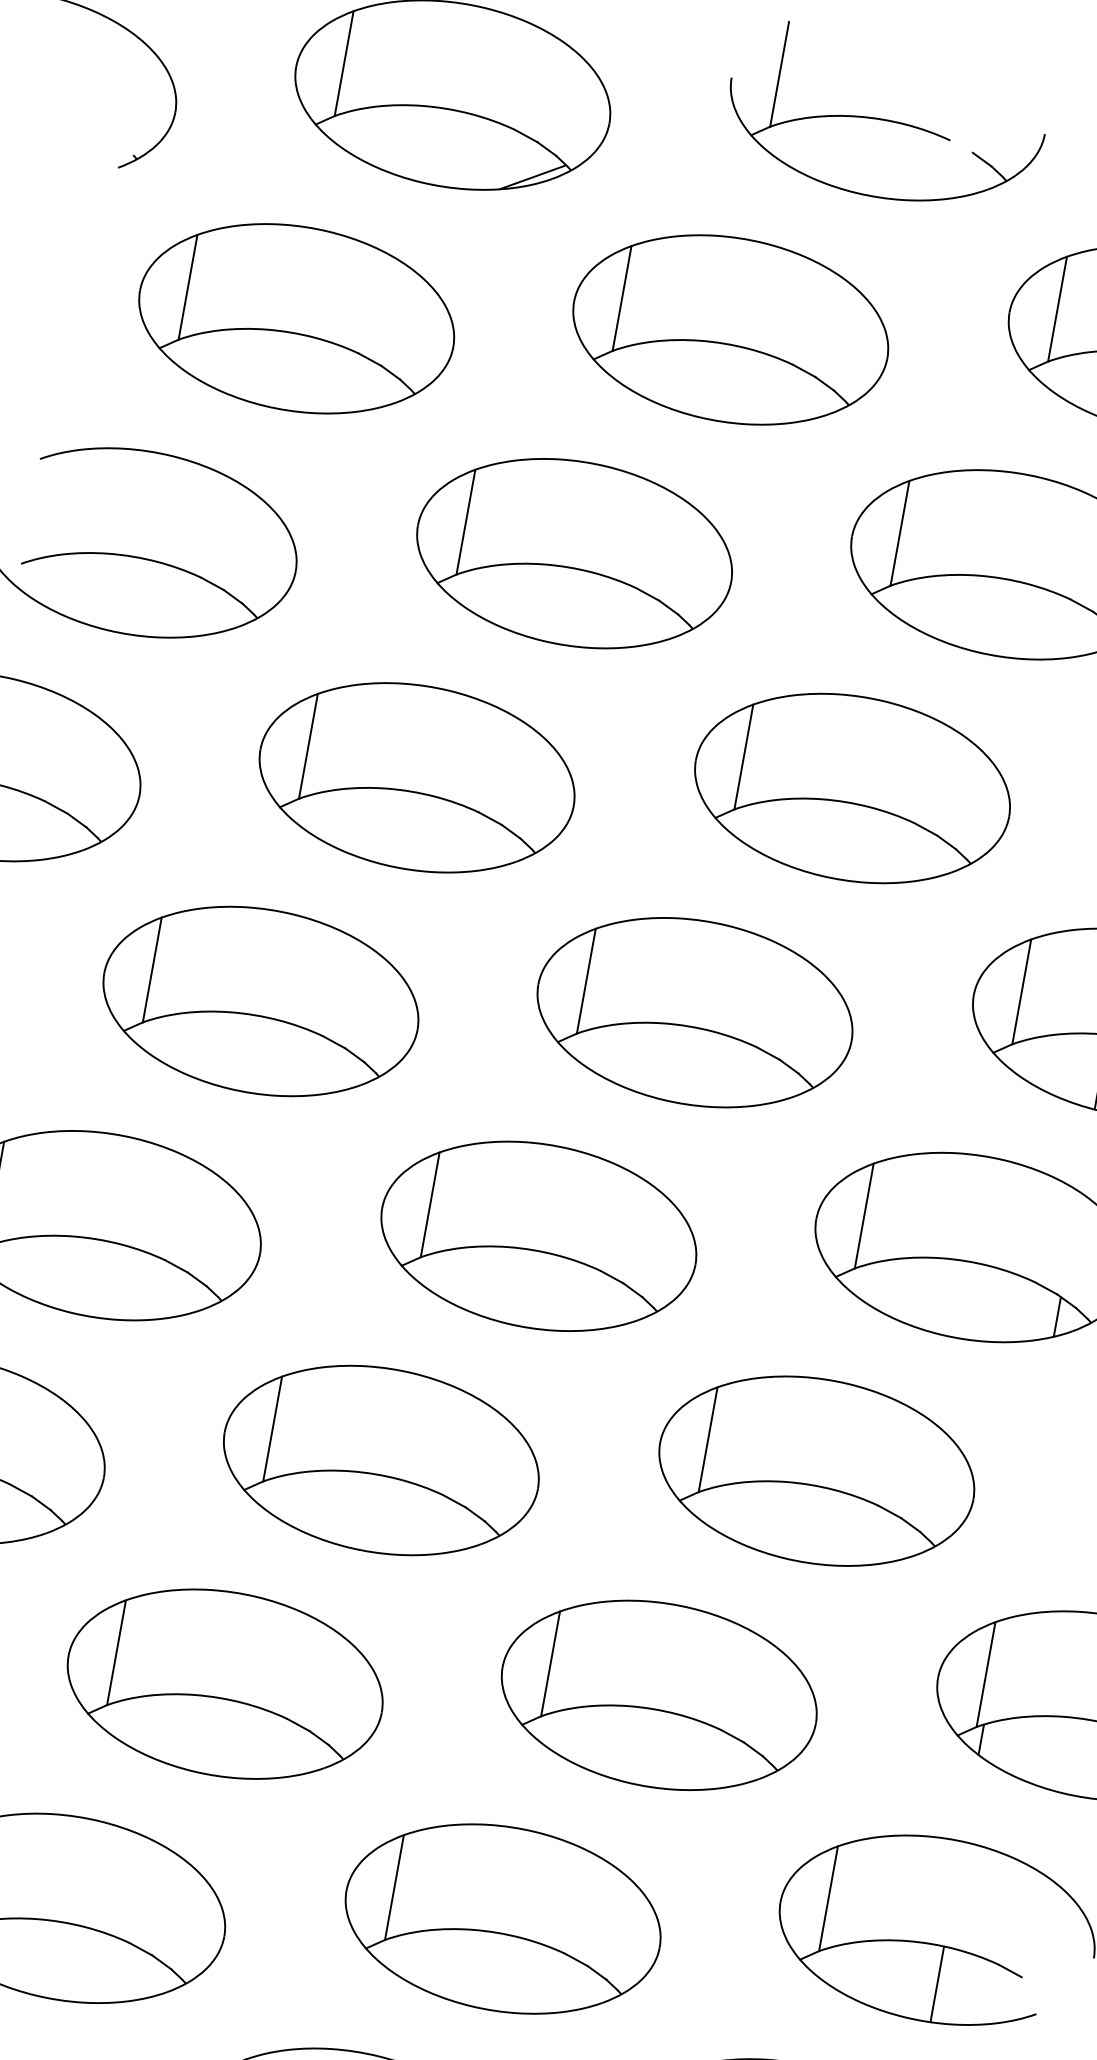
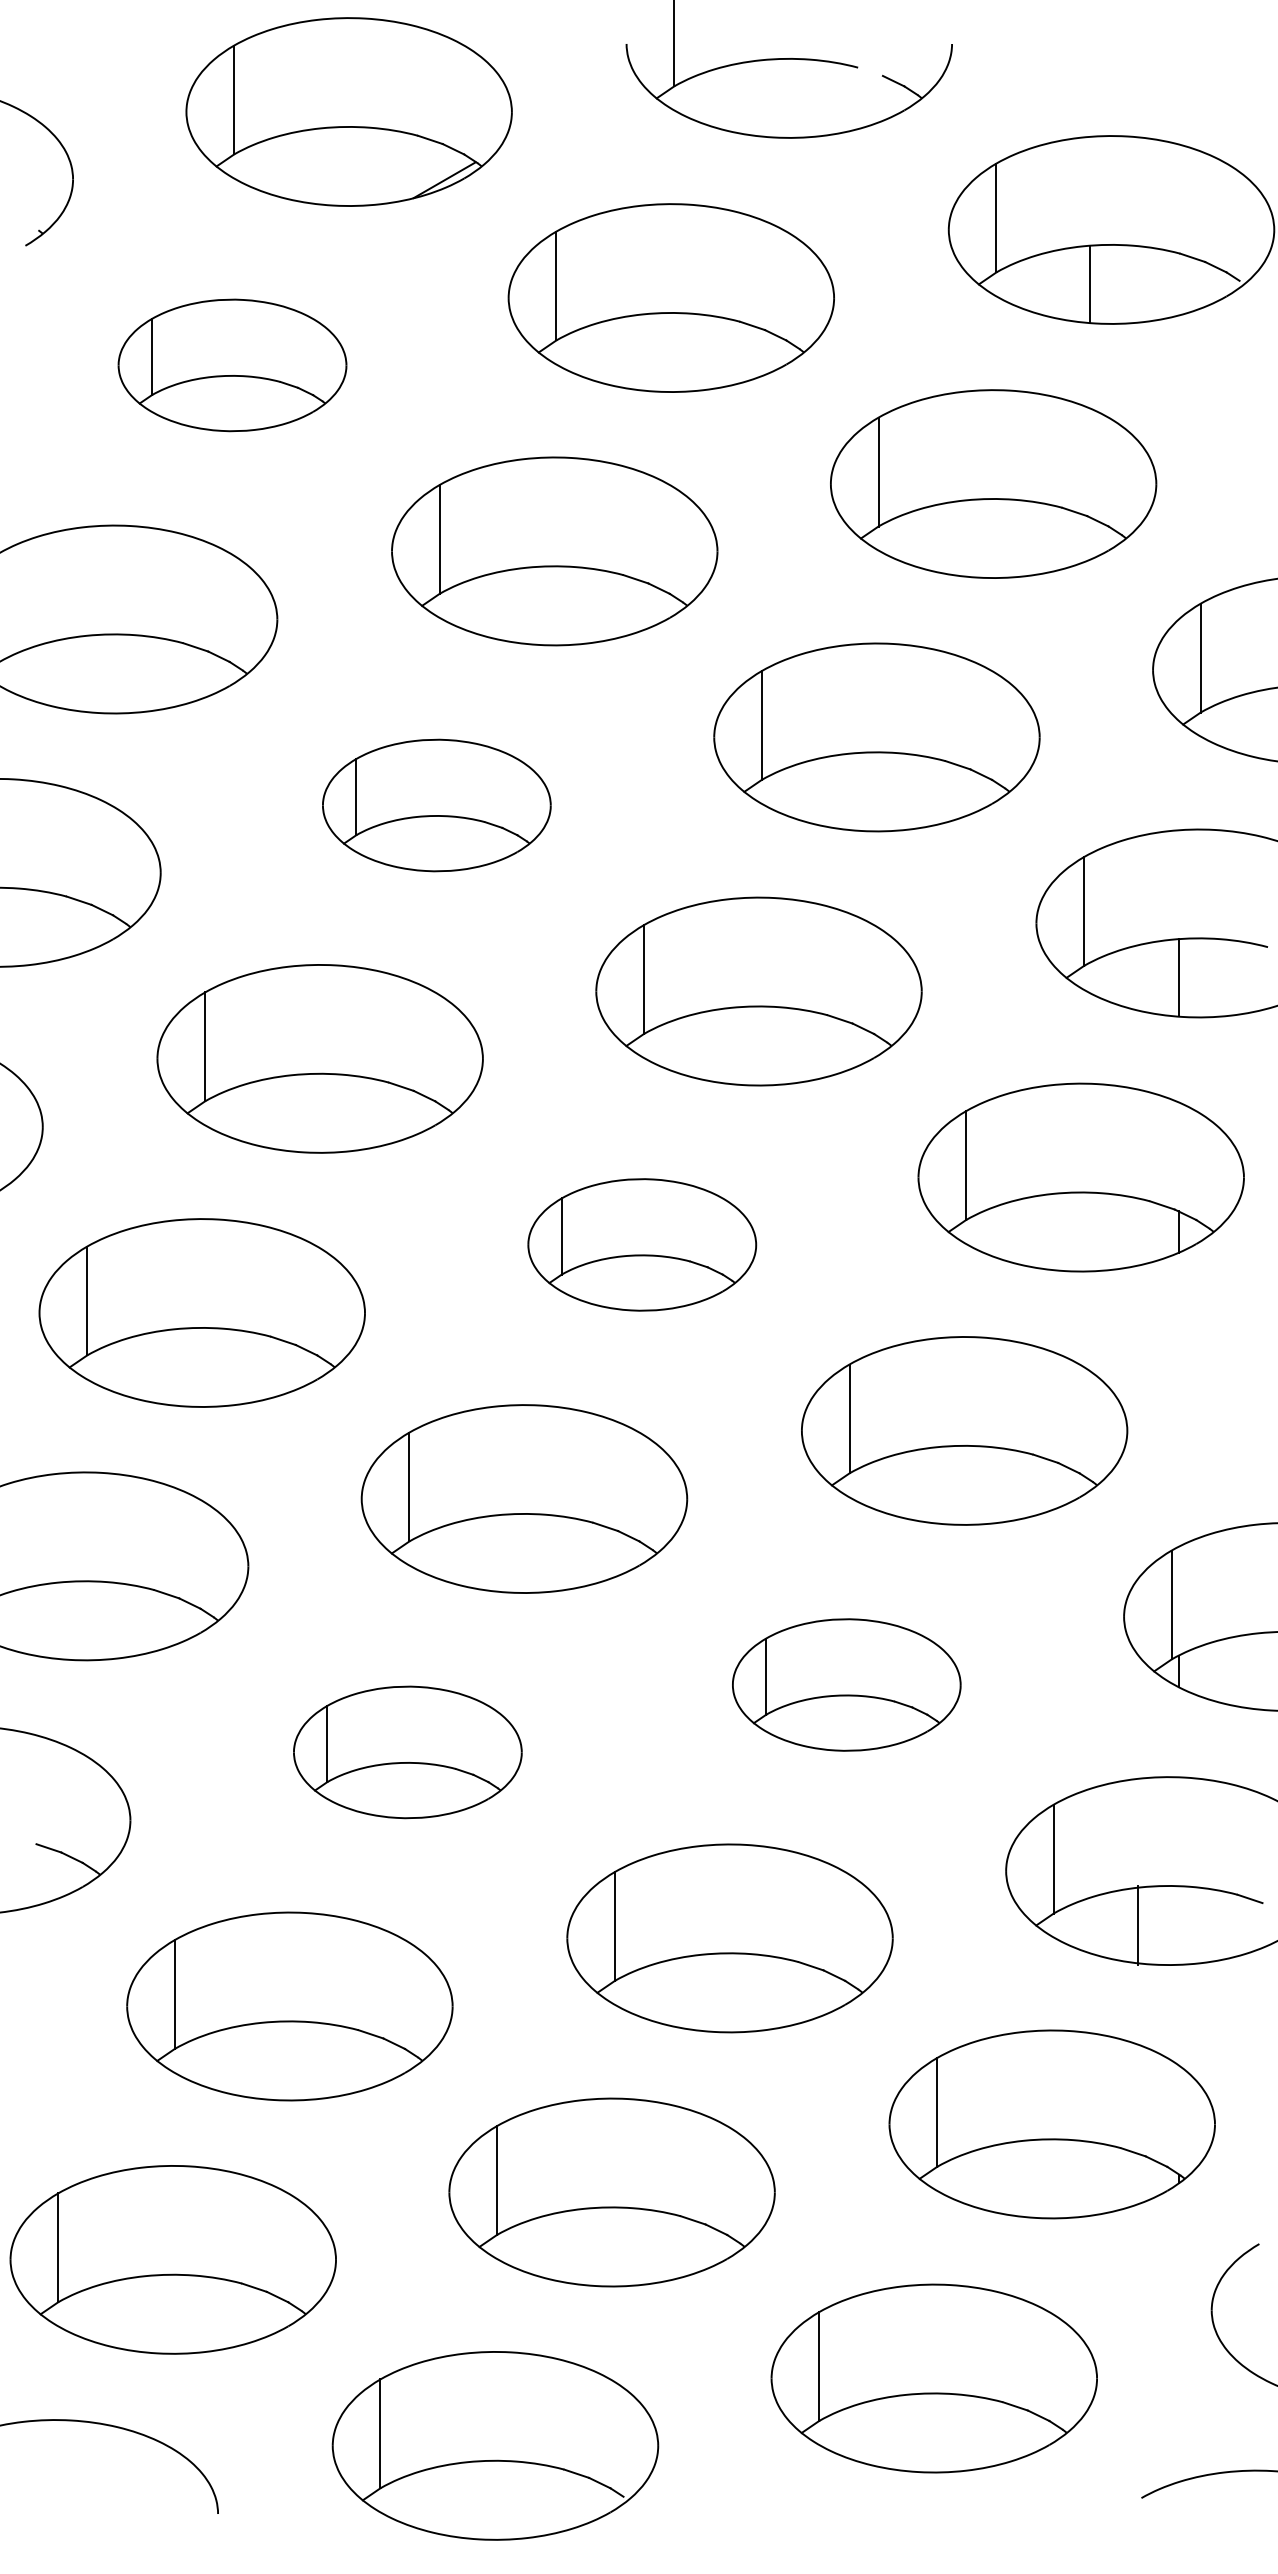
part: (296, 318) -> (232, 365), size x0.7
part: (416, 777) -> (436, 805), size x0.7
part: (538, 1235) -> (641, 1244), size x0.7
part: (224, 1684) -> (407, 1752), size x0.7
part: (659, 1694) -> (846, 1684), size x0.7
line: (937, 1984) -> (1137, 1925), moved

